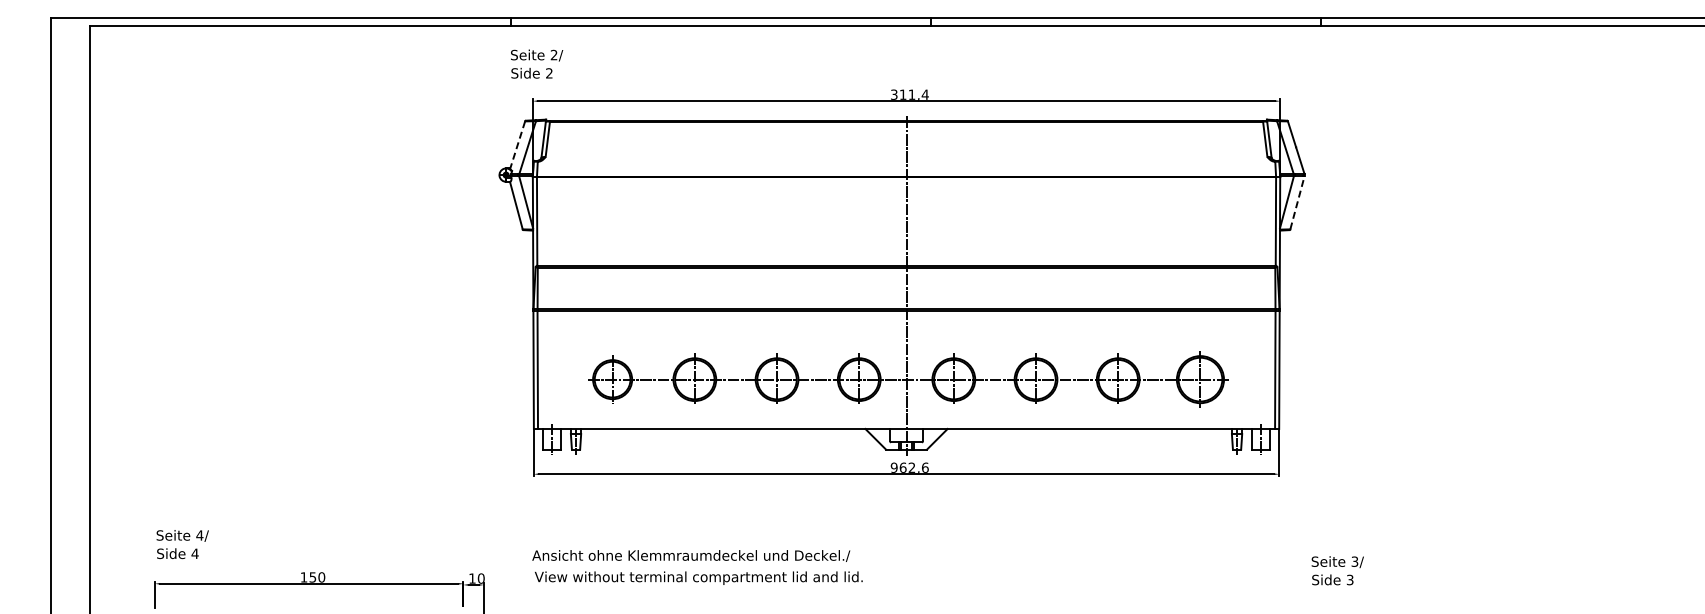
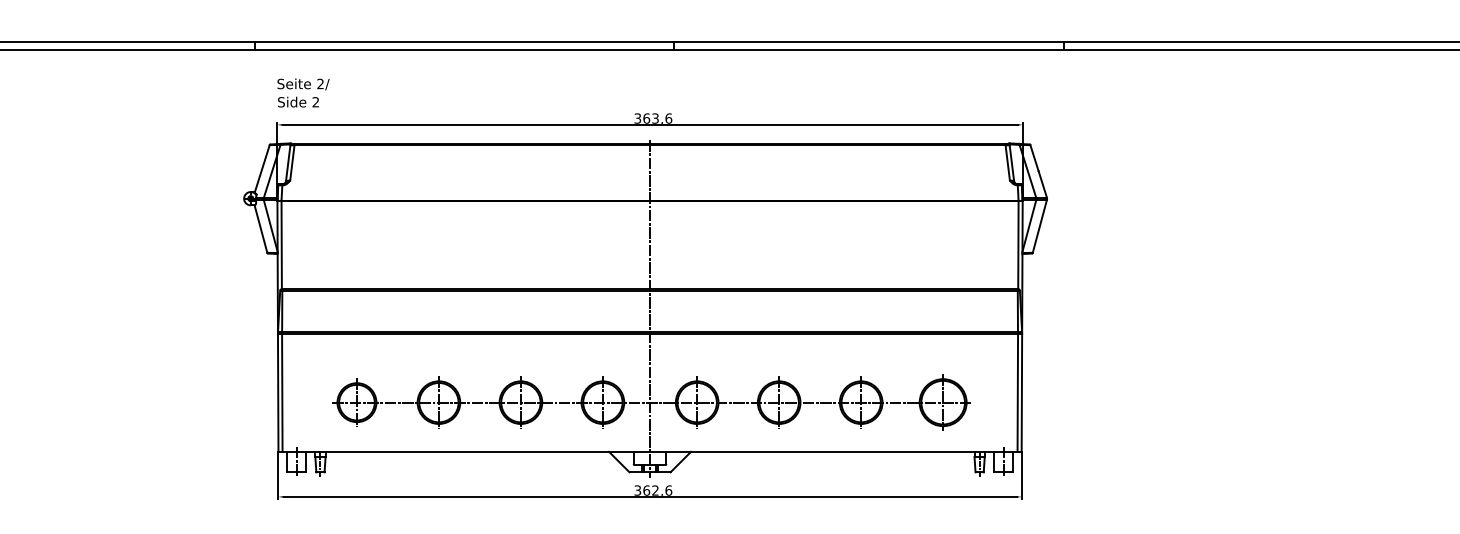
text: (537, 63) -> (303, 92), moved
text: (913, 94) -> (657, 118), 311,4 -> 363,6
line: (517, 145) -> (262, 169), dashed -> solid
line: (1297, 202) -> (1039, 226), dashed -> solid
text: (893, 467) -> (637, 490), 962,6 -> 362,6

